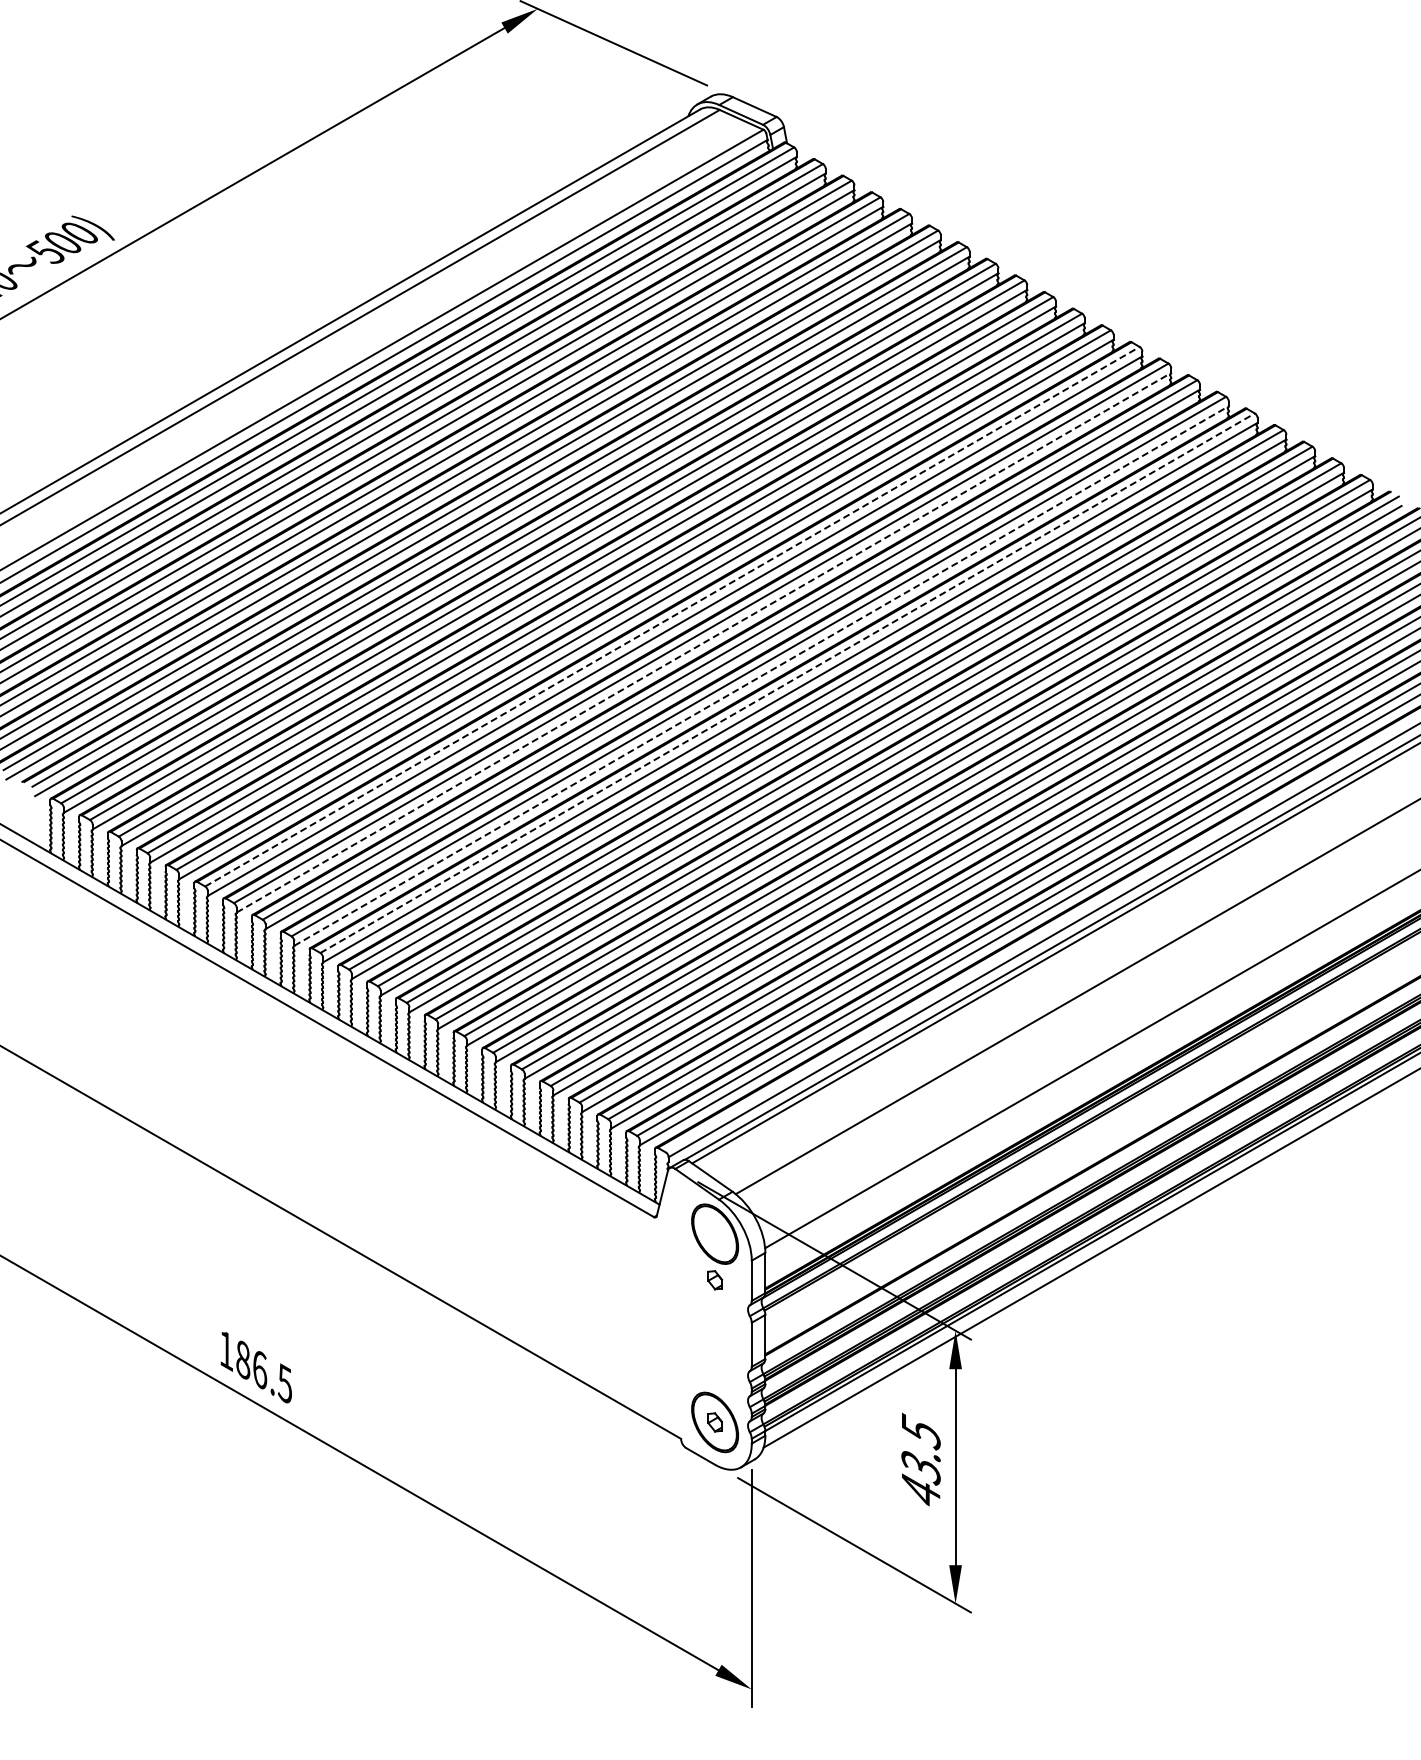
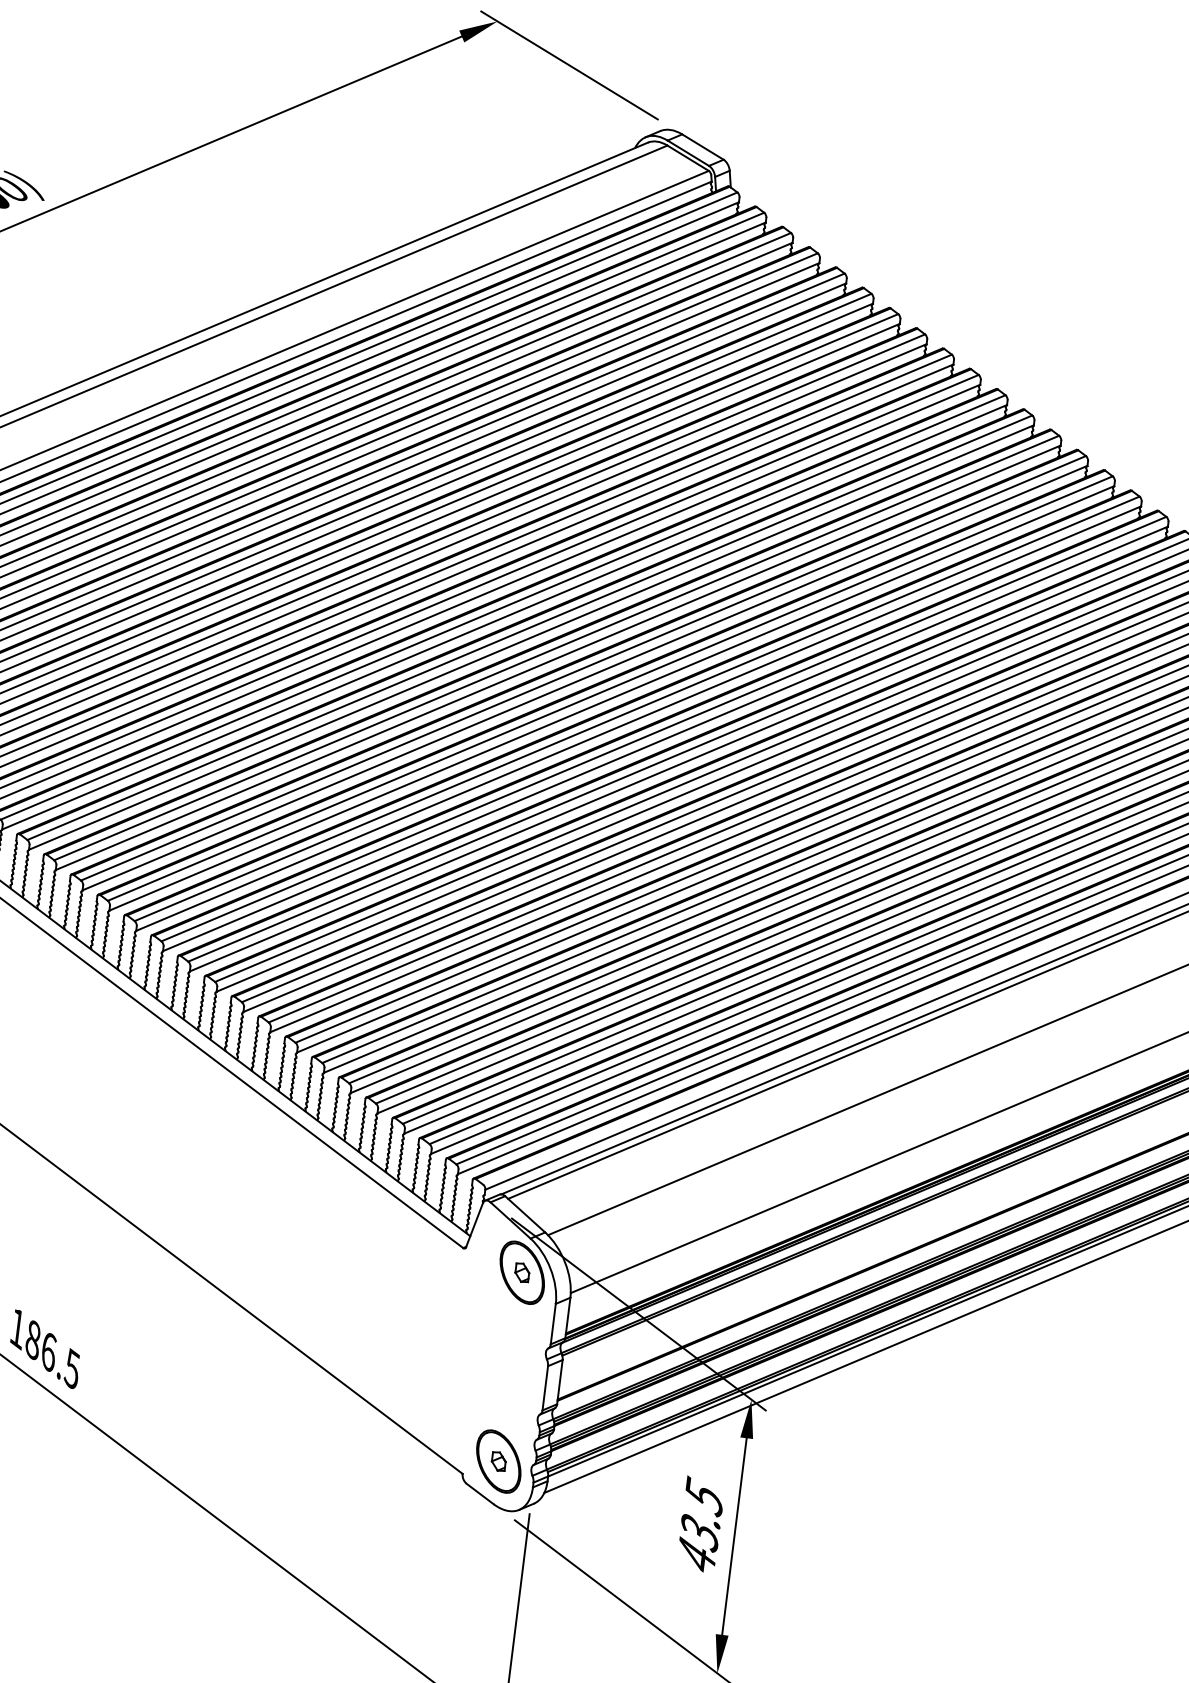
line: (672, 616) -> (556, 647), dashed -> solid
line: (703, 642) -> (584, 677), dashed -> solid
line: (761, 676) -> (638, 719), dashed -> solid
line: (787, 683) -> (663, 729), dashed -> solid
part: (714, 1280) -> (521, 1273), moved

